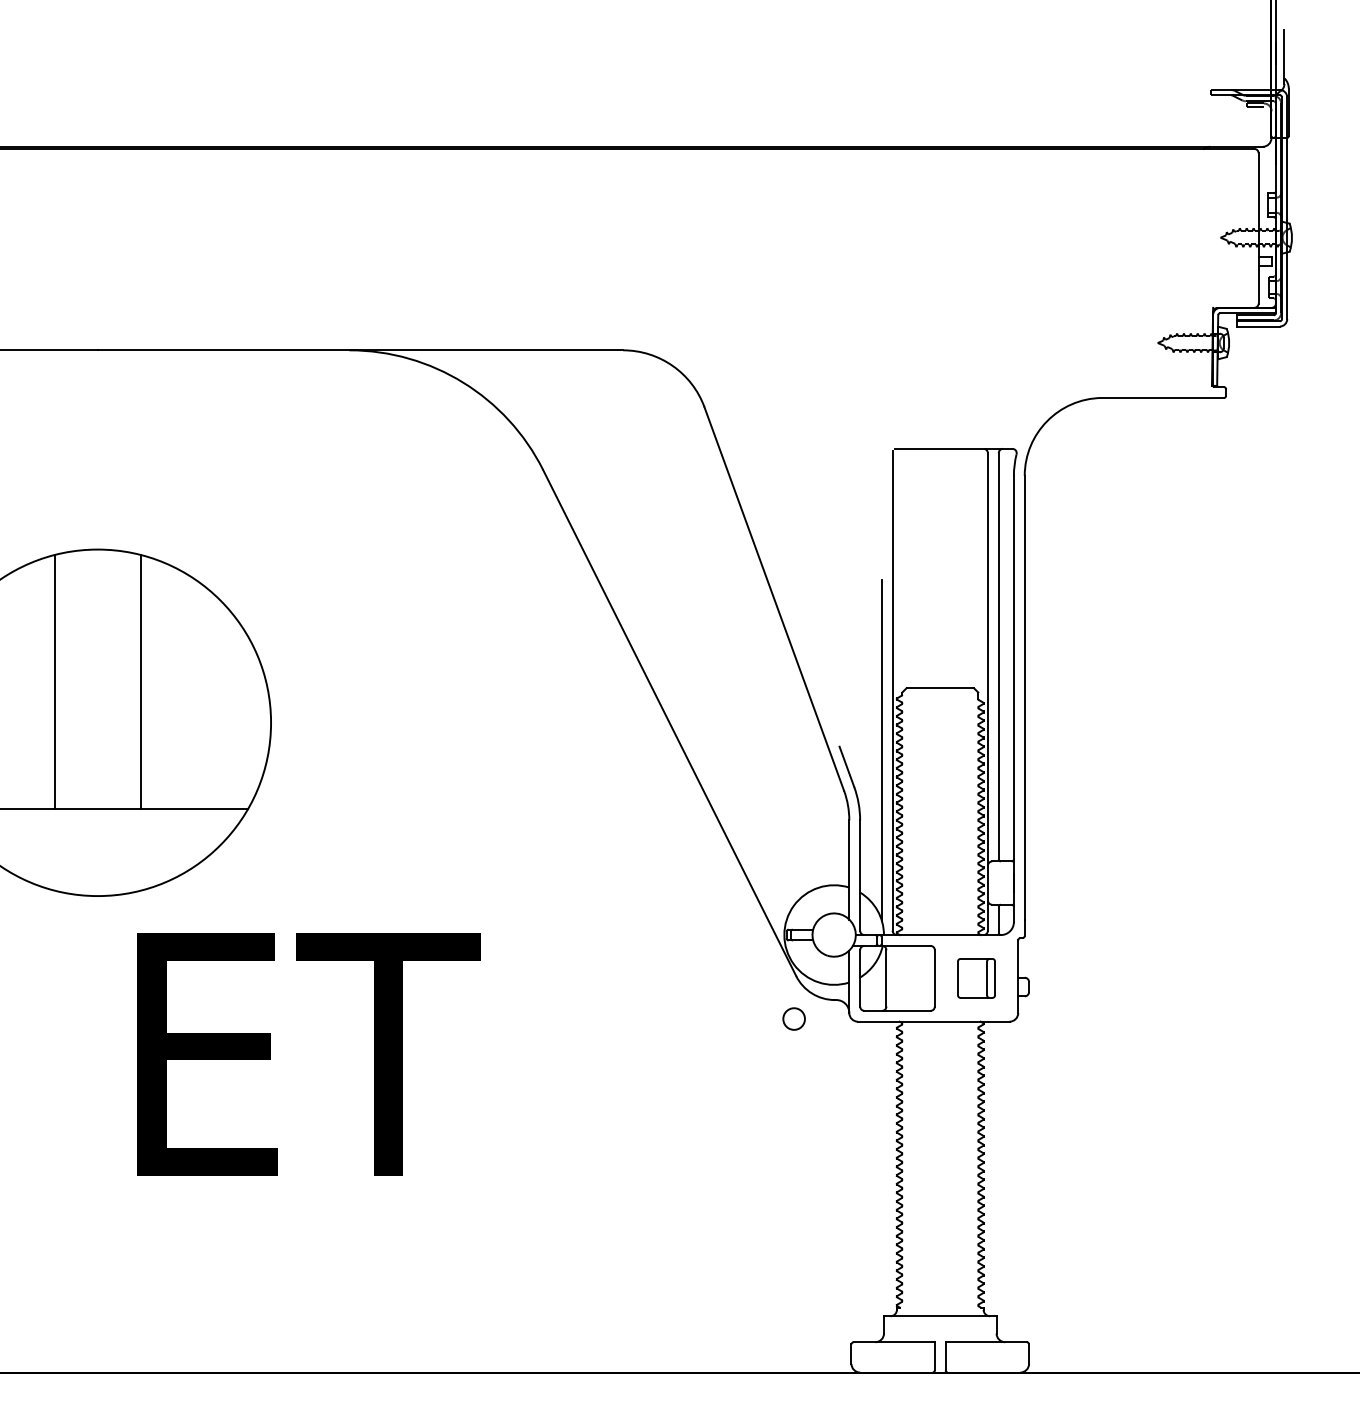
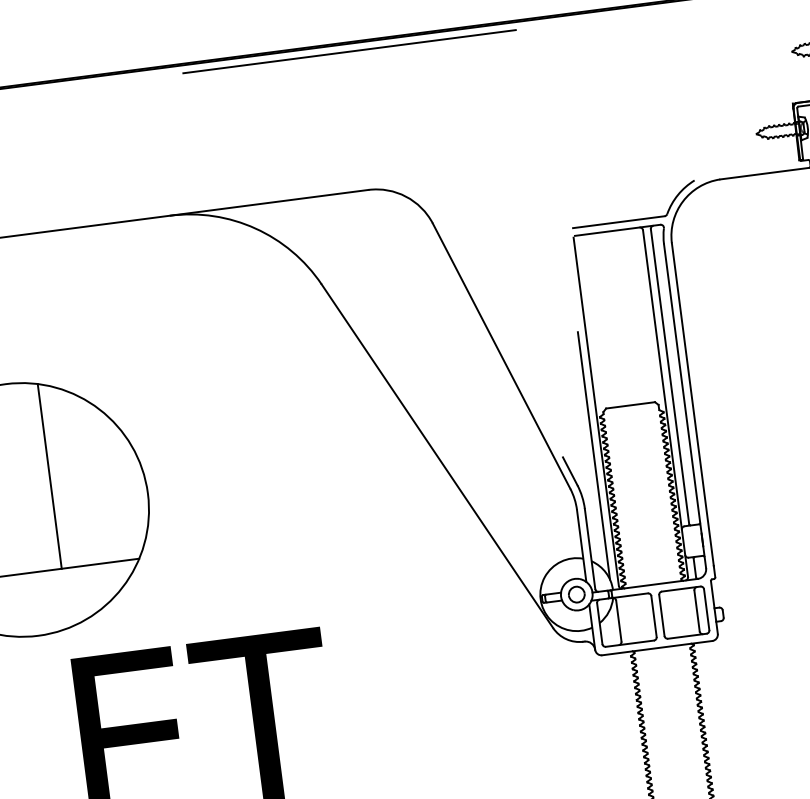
line: (621, 159) -> (349, 51), added
part: (979, 437) -> (635, 219), added
part: (976, 978) -> (684, 612), size x1.67
part: (793, 1018) -> (576, 594), moved

